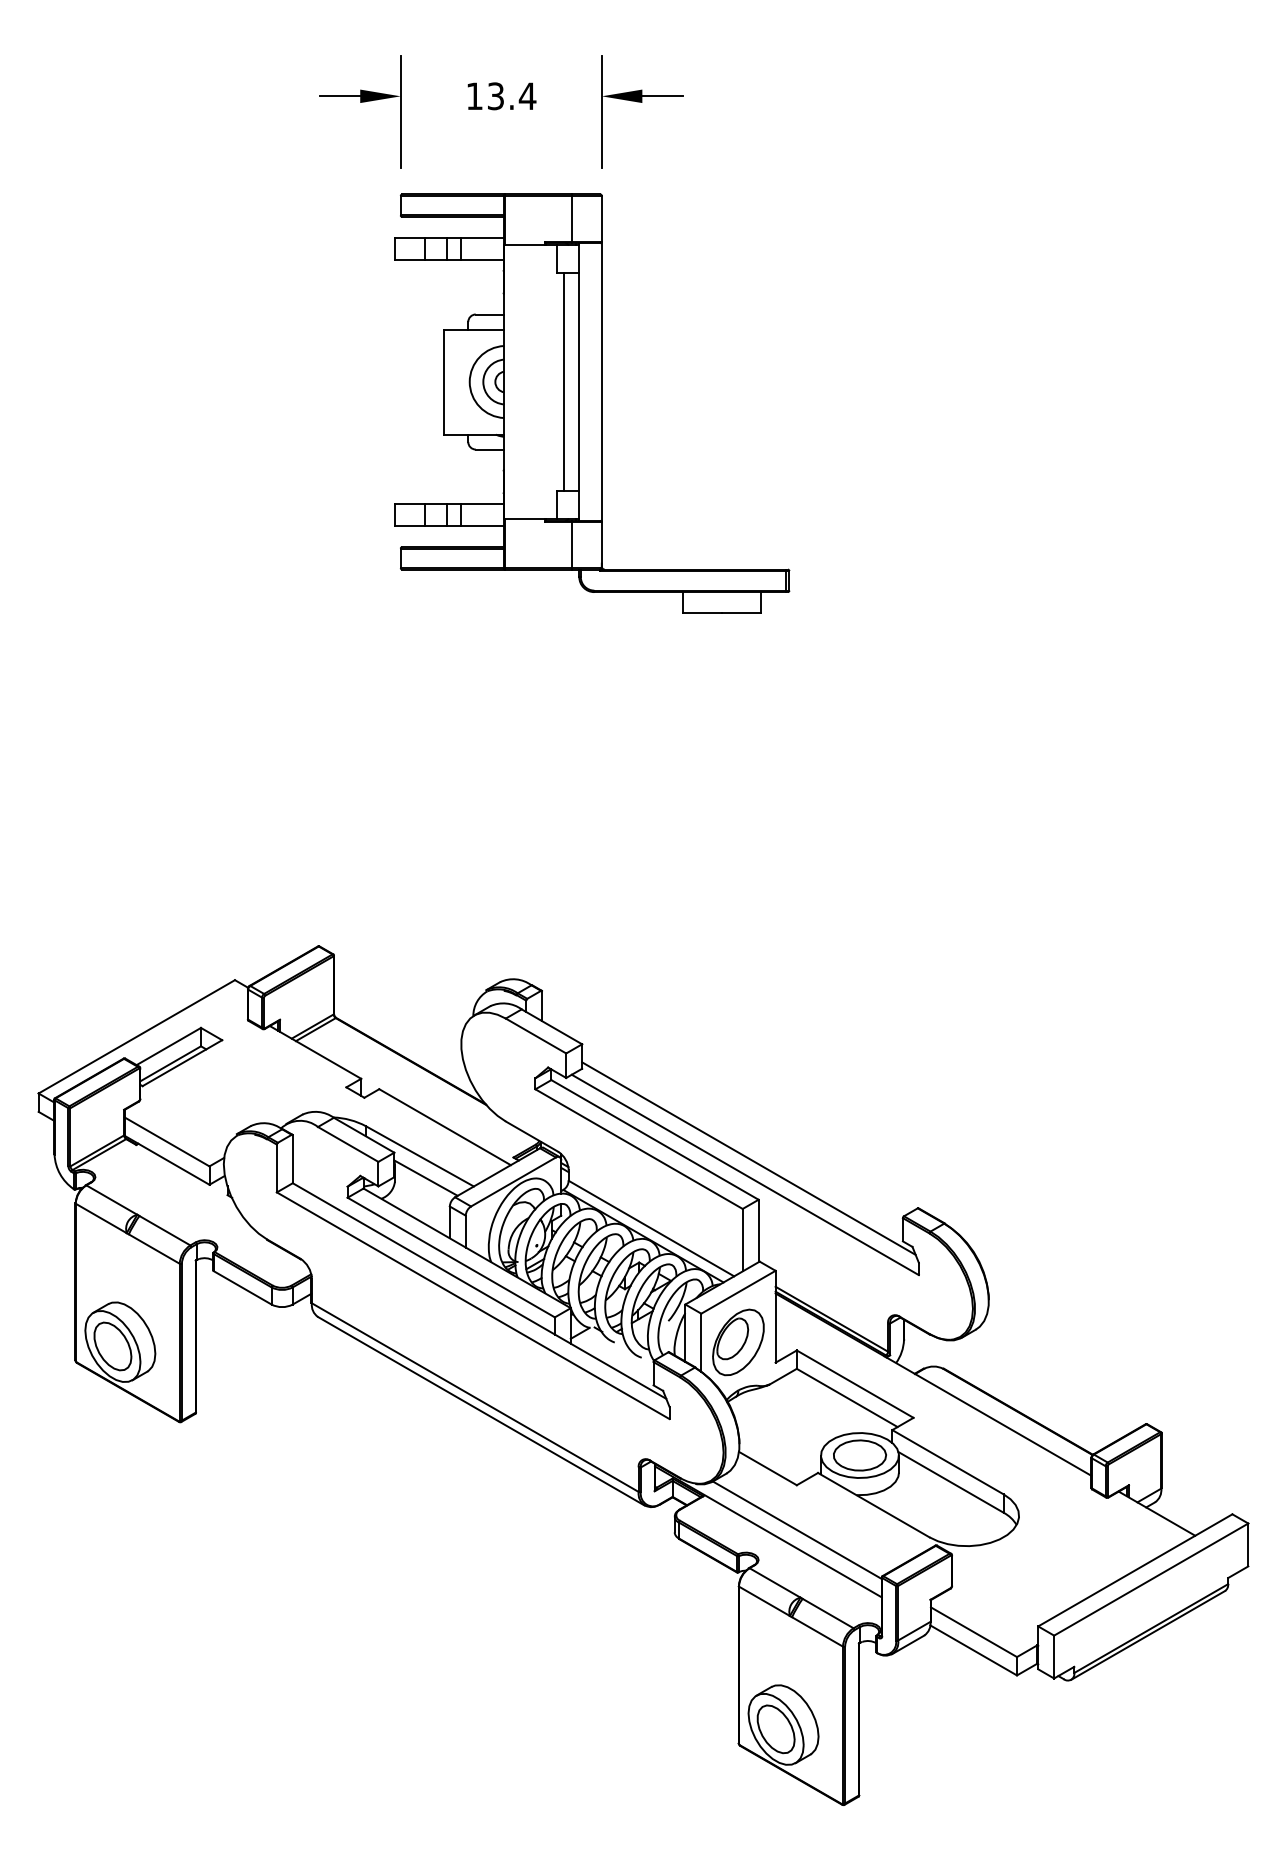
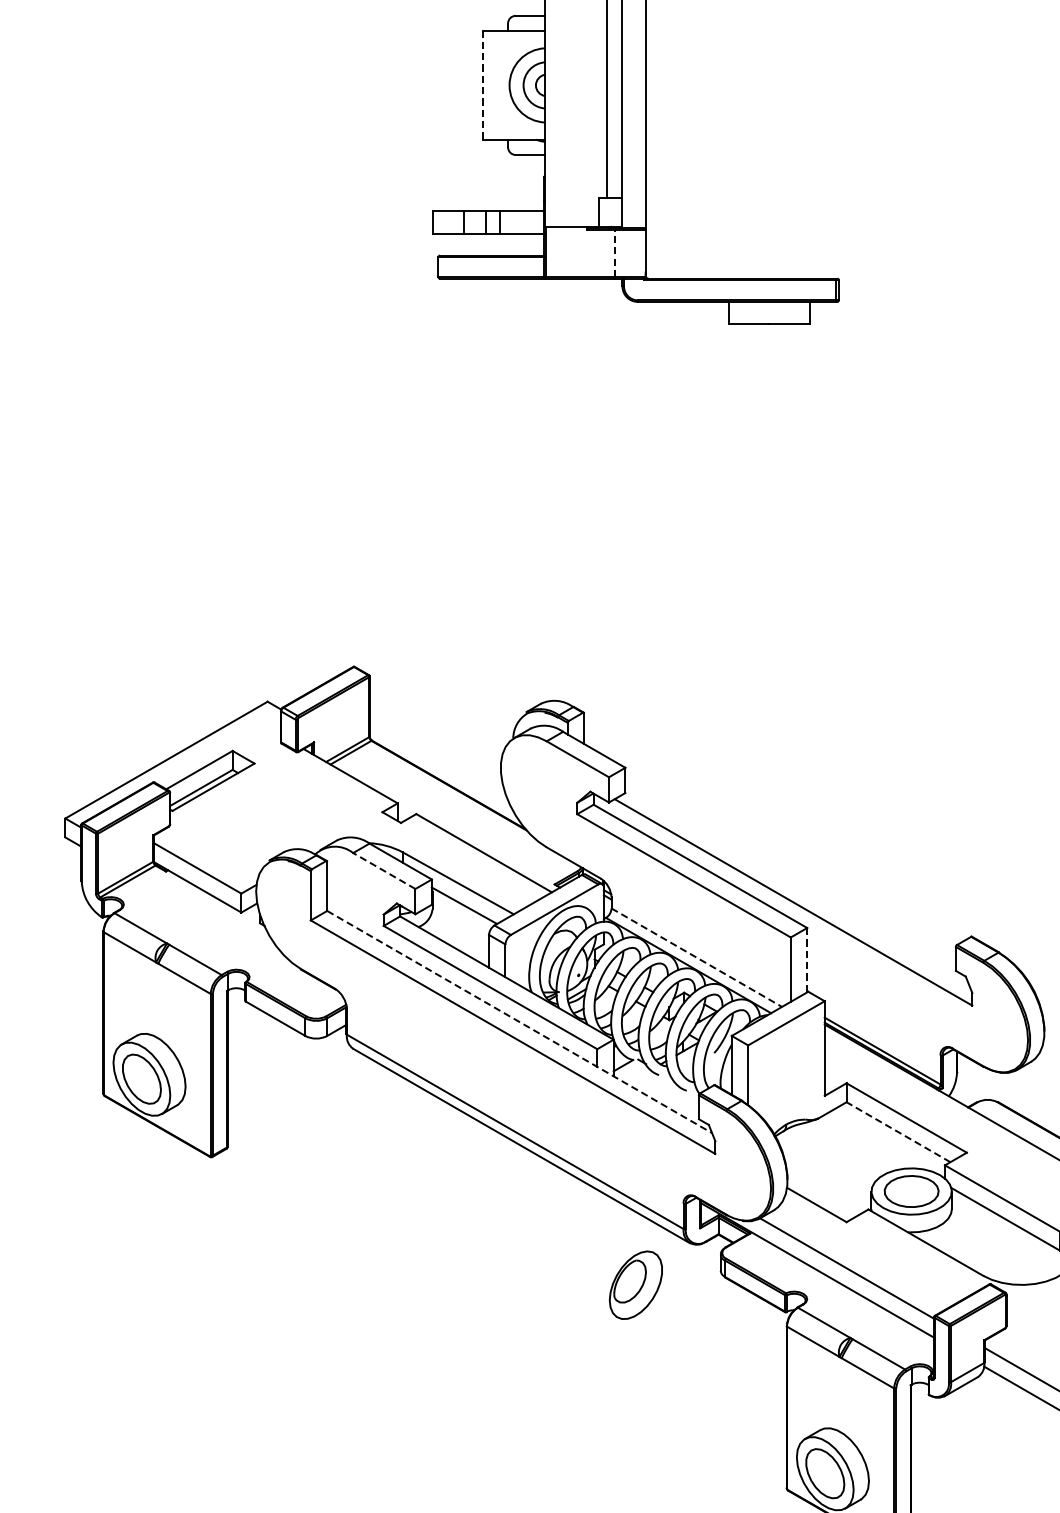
line: (444, 382) -> (483, 85), solid -> dashed
line: (571, 545) -> (614, 253), solid -> dashed
line: (348, 1144) -> (384, 871), solid -> dashed
line: (748, 1158) -> (796, 885), removed
line: (651, 1228) -> (696, 957), solid -> dashed
line: (758, 1231) -> (807, 960), solid -> dashed
line: (479, 1291) -> (519, 1022), solid -> dashed
part: (738, 1342) -> (636, 1285), moved
line: (846, 1397) -> (897, 1131), solid -> dashed

